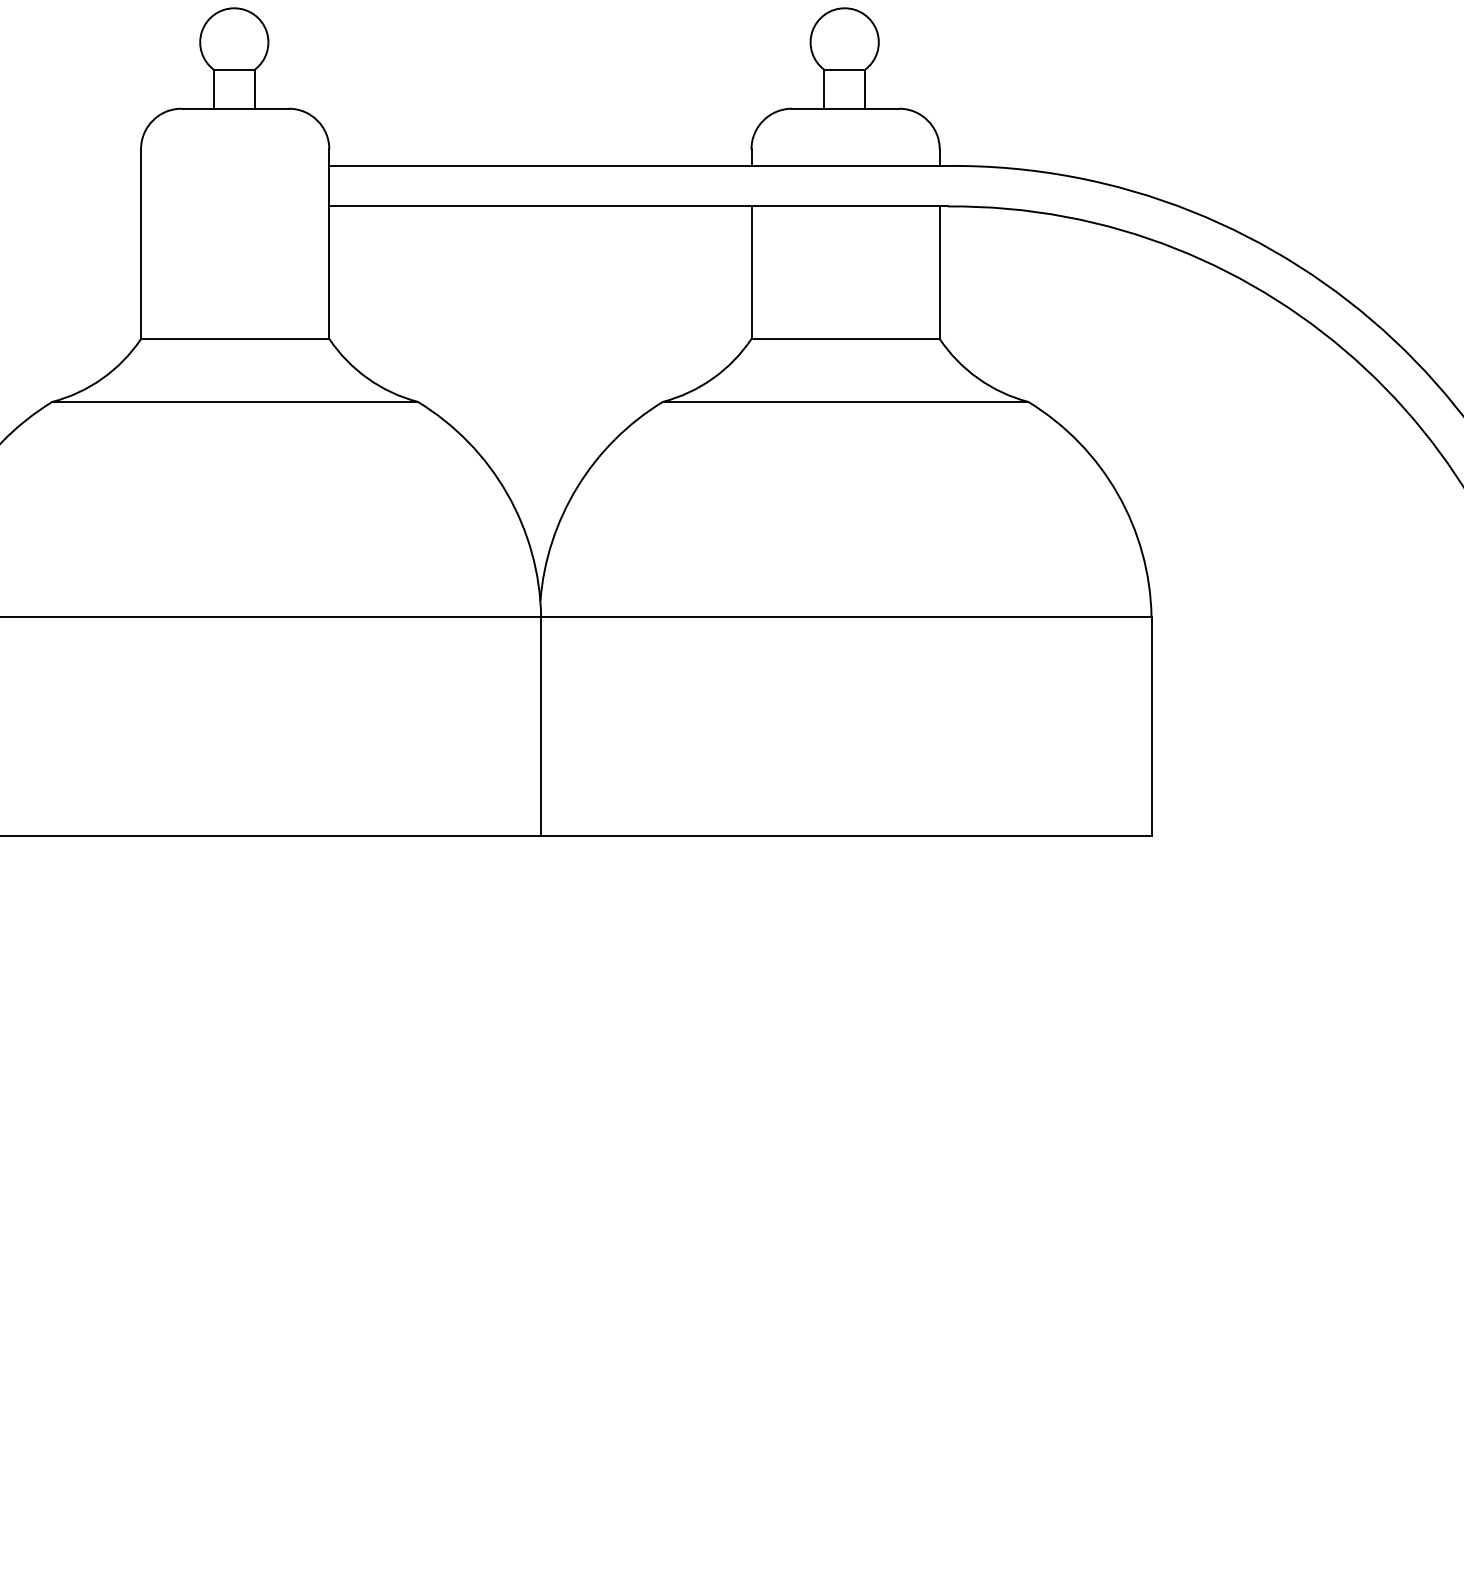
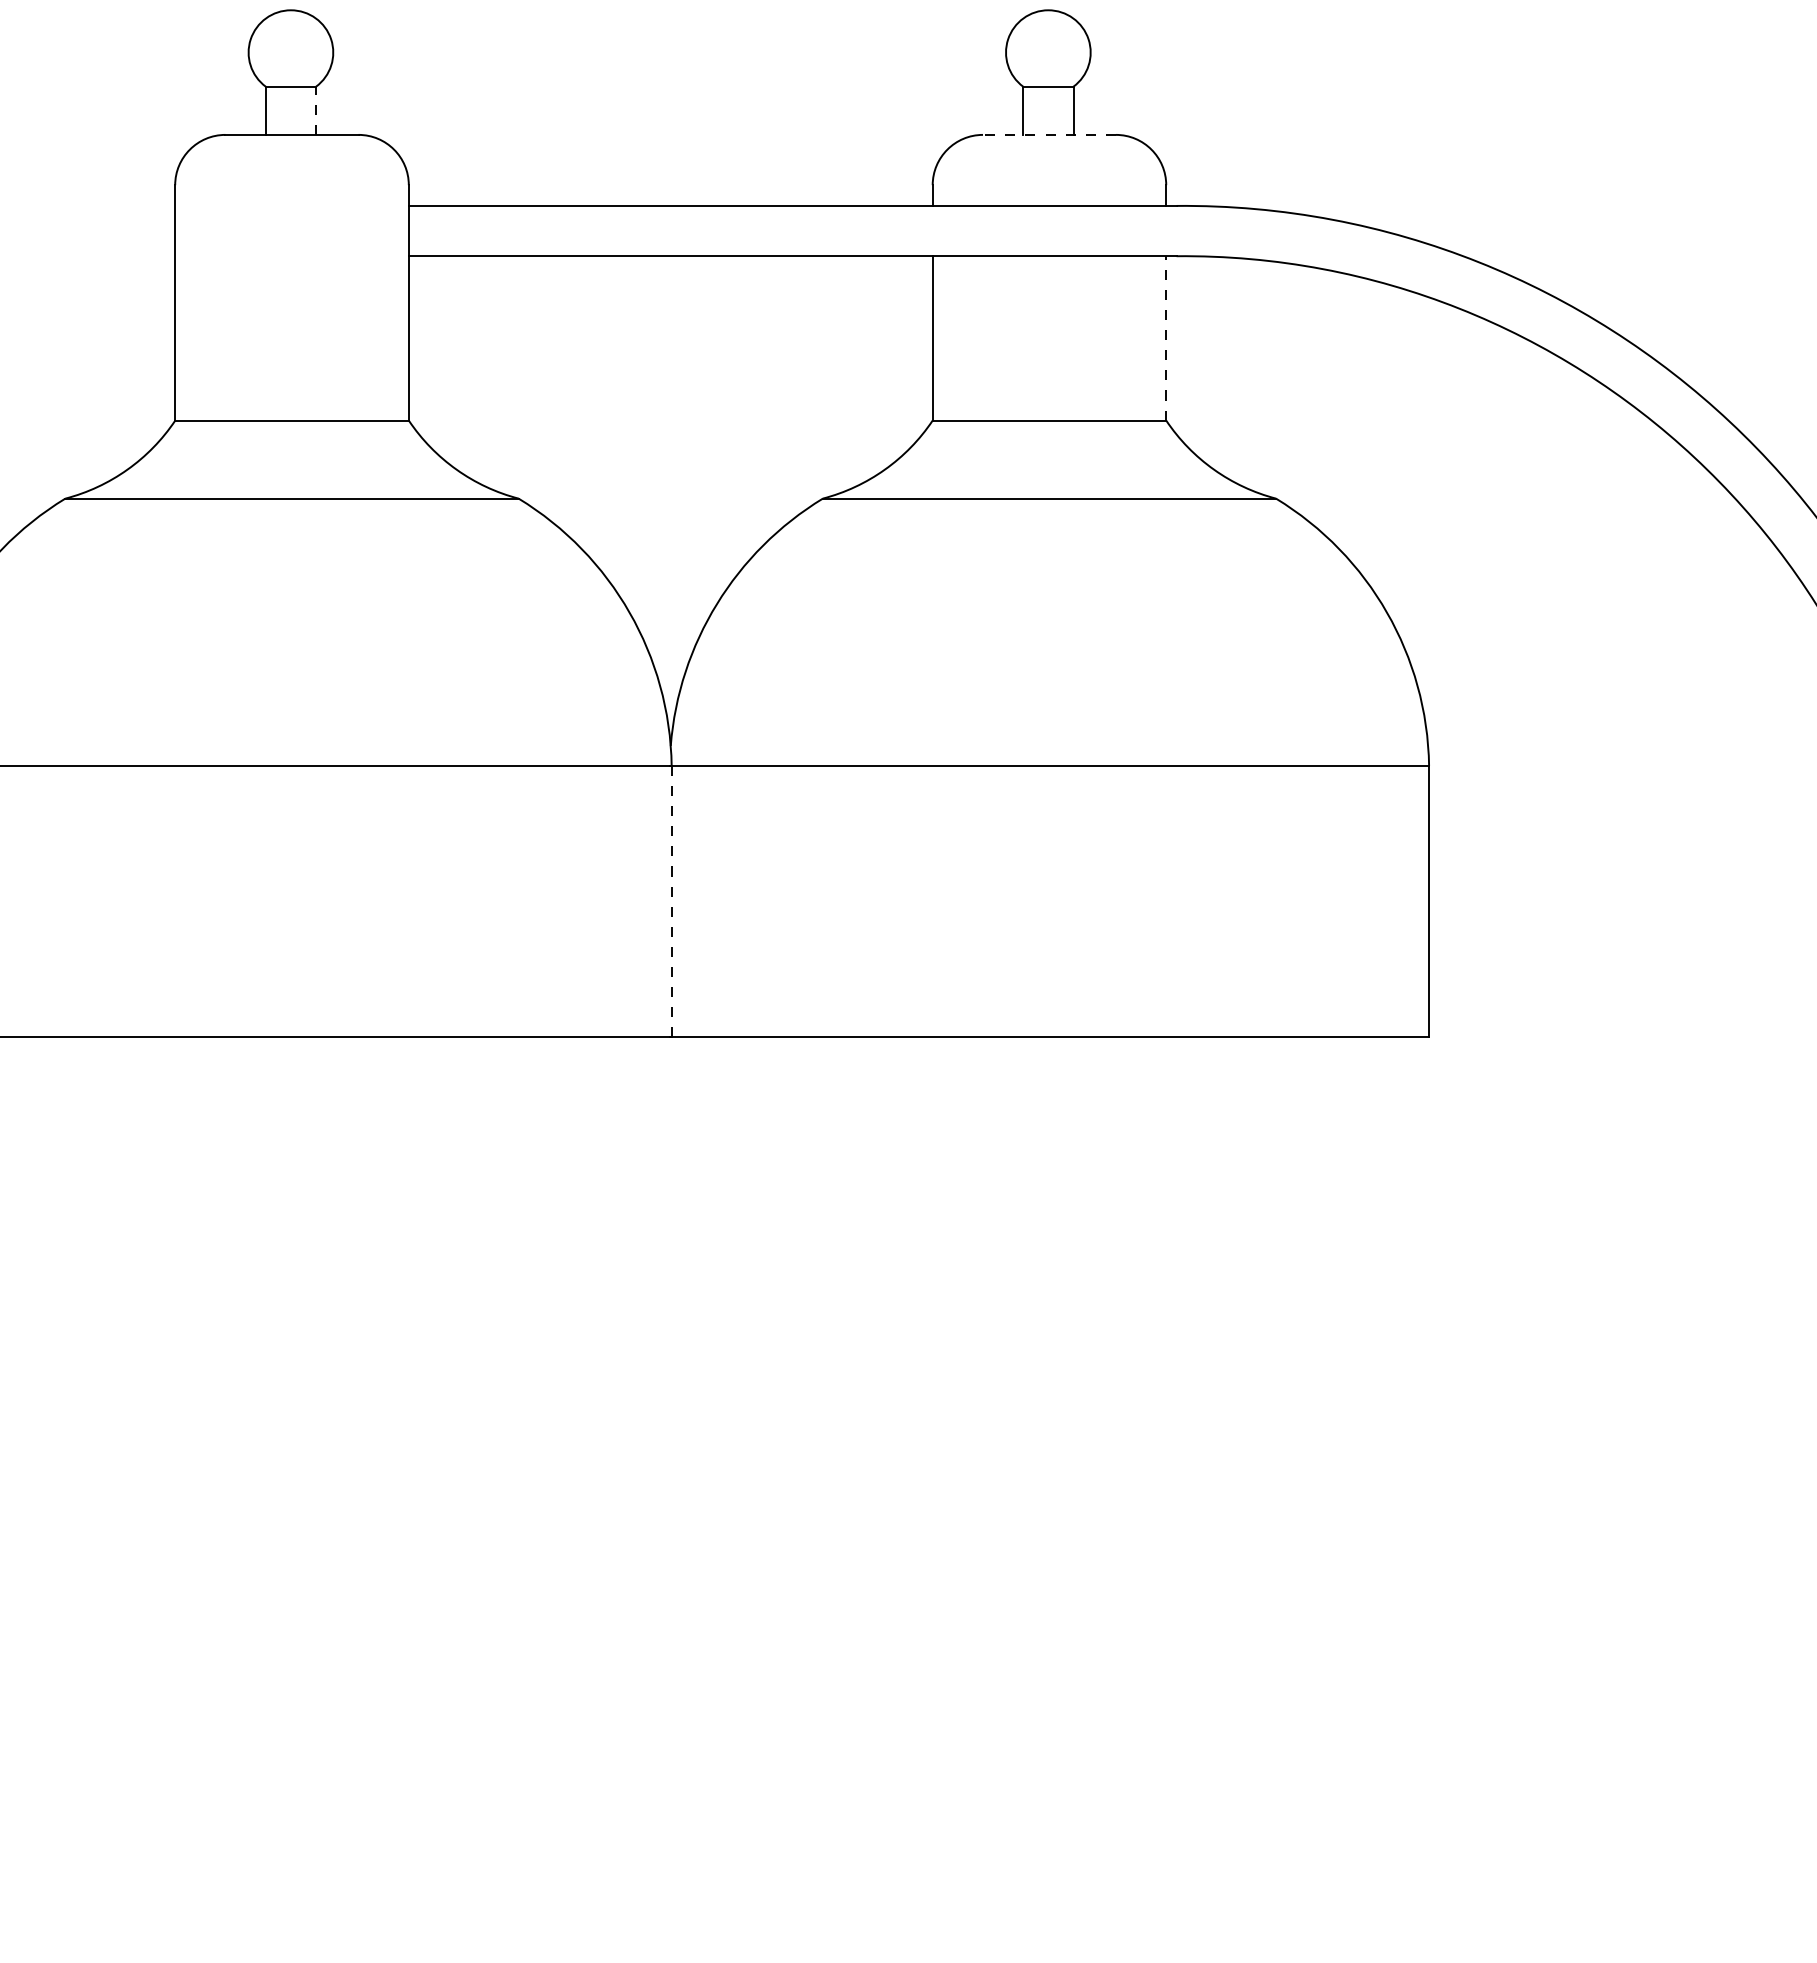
line: (254, 89) -> (316, 110), solid -> dashed
line: (844, 108) -> (1048, 134), solid -> dashed
line: (939, 272) -> (1166, 337), solid -> dashed
line: (541, 726) -> (671, 901), solid -> dashed

